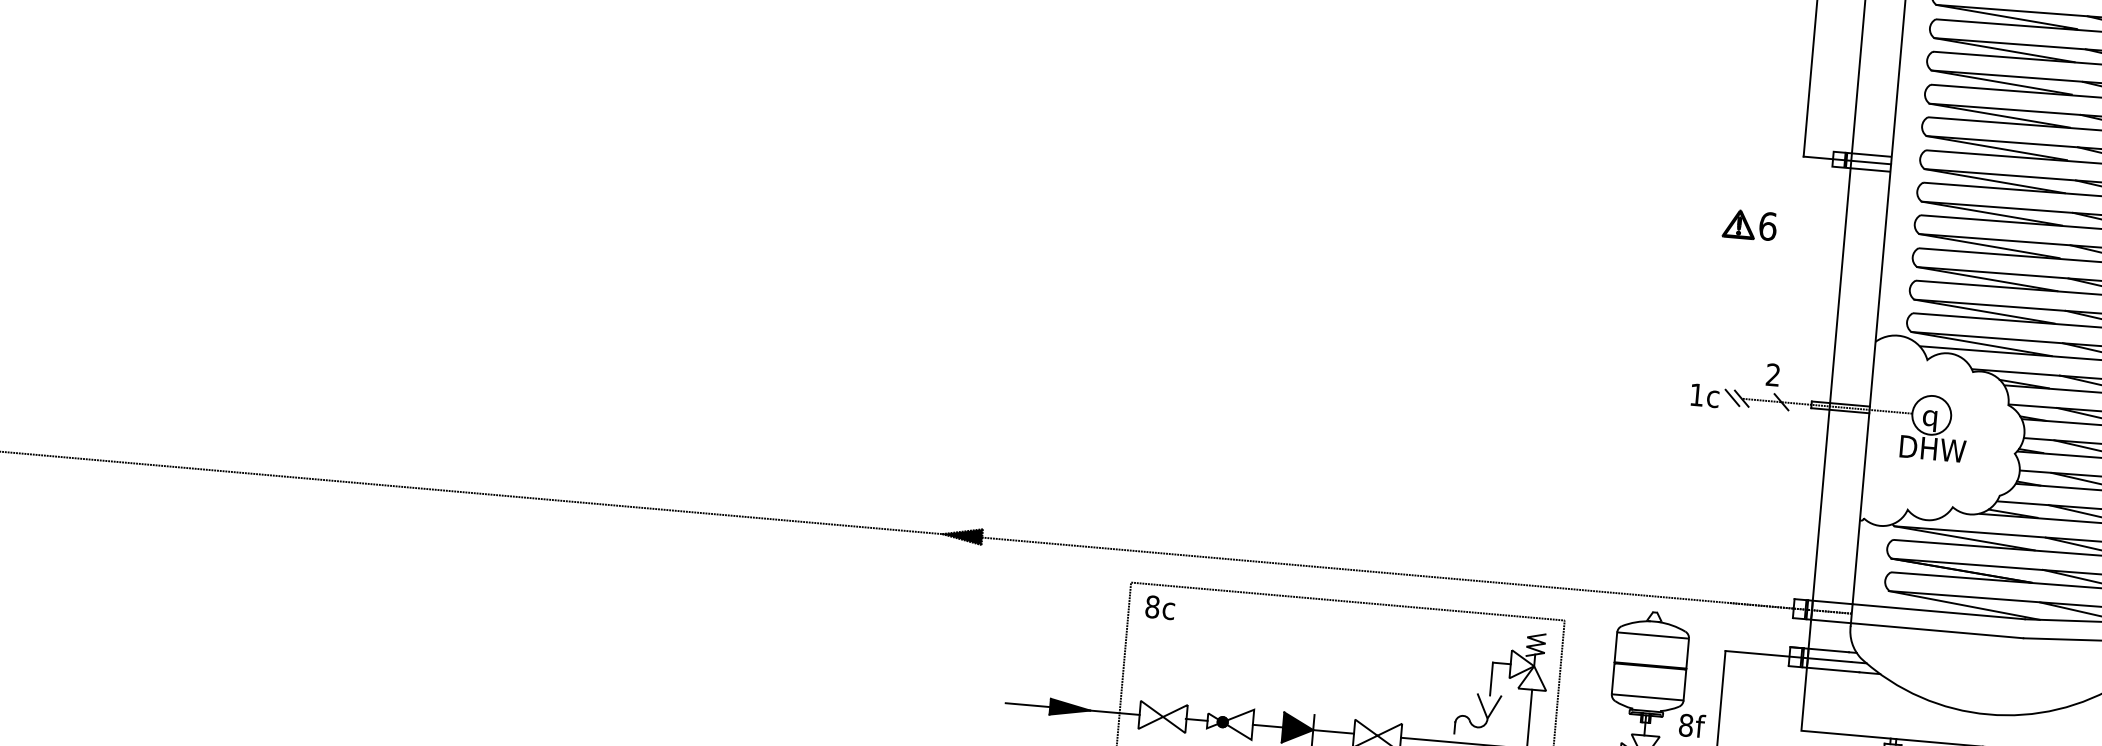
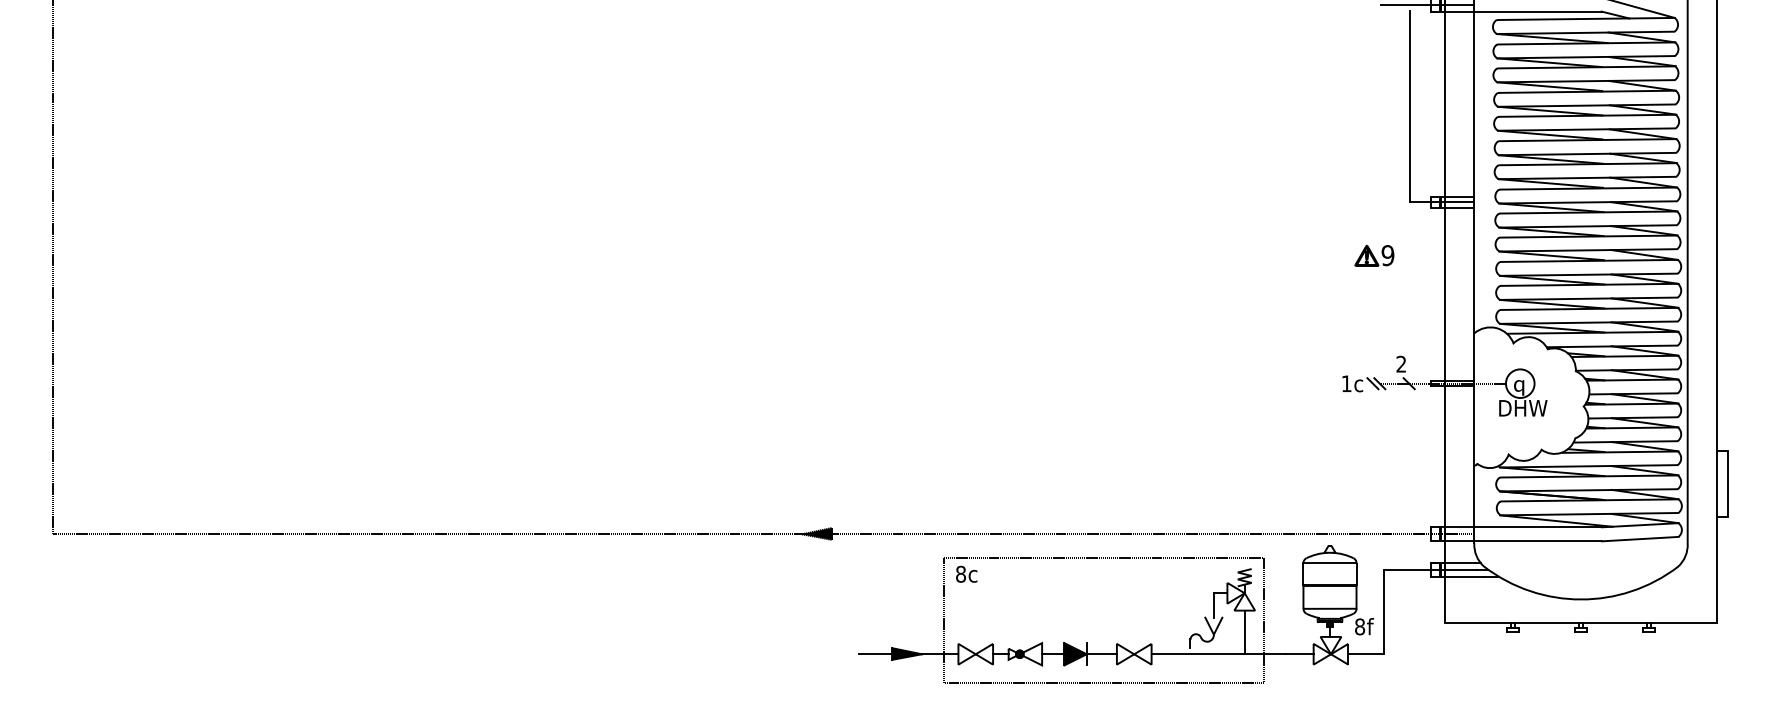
text: (1767, 226) -> (1387, 255), 6 -> 9

